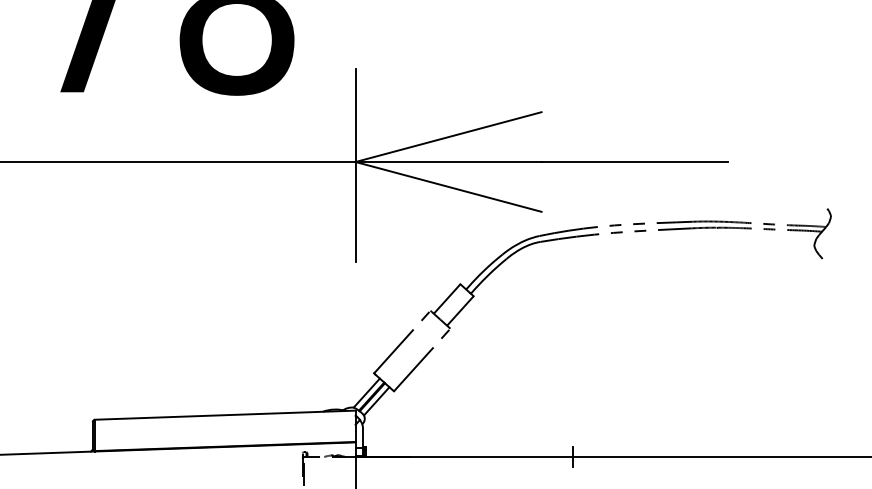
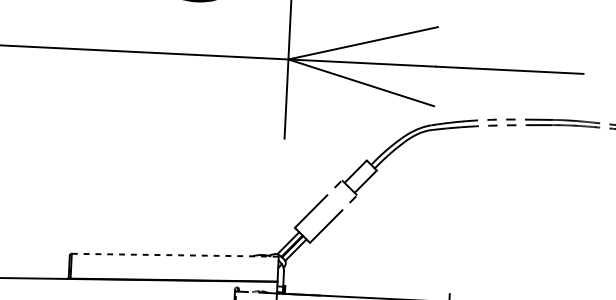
line: (225, 415) -> (175, 255), solid -> dashed

